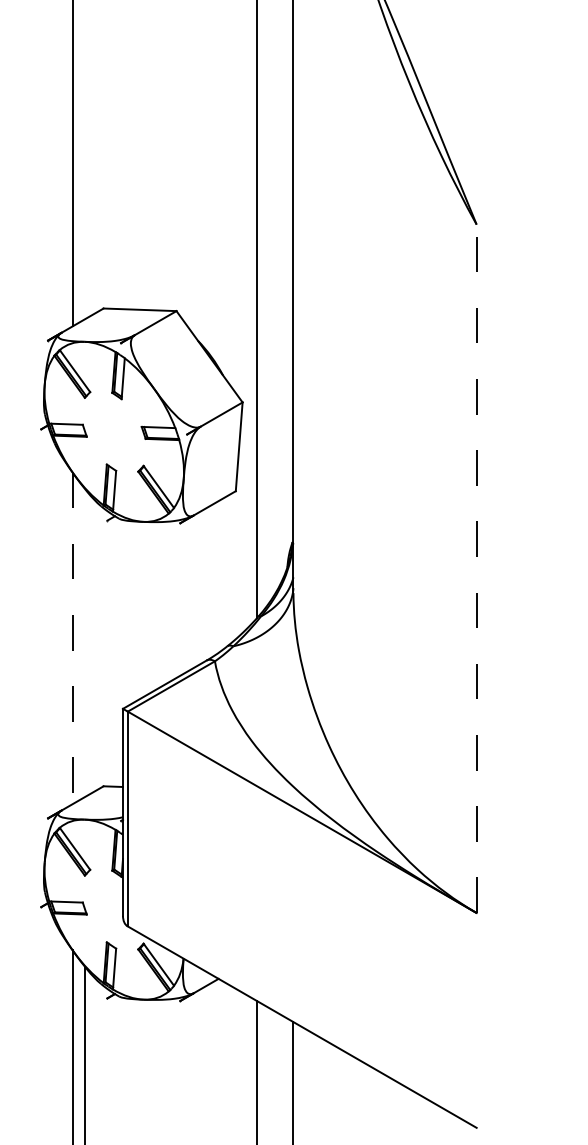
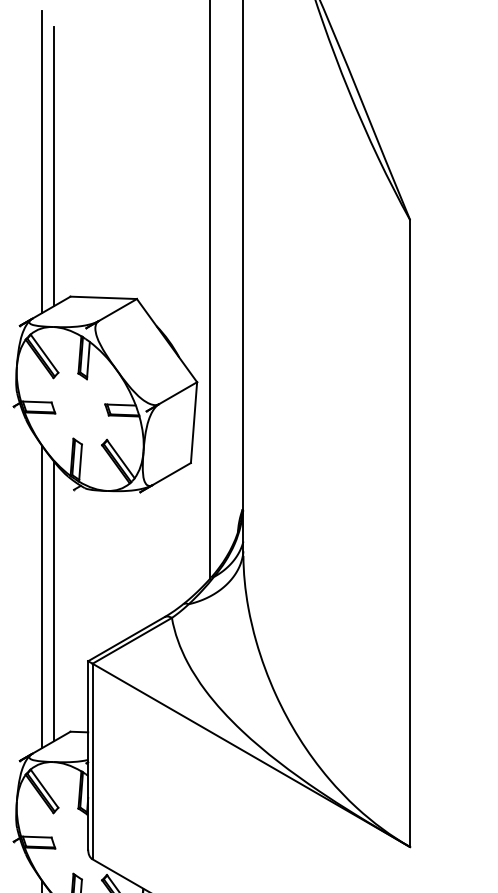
line: (85, 164) -> (54, 165), added
line: (476, 568) -> (410, 533), dashed -> solid
line: (72, 638) -> (42, 597), dashed -> solid
line: (85, 642) -> (54, 600), added

